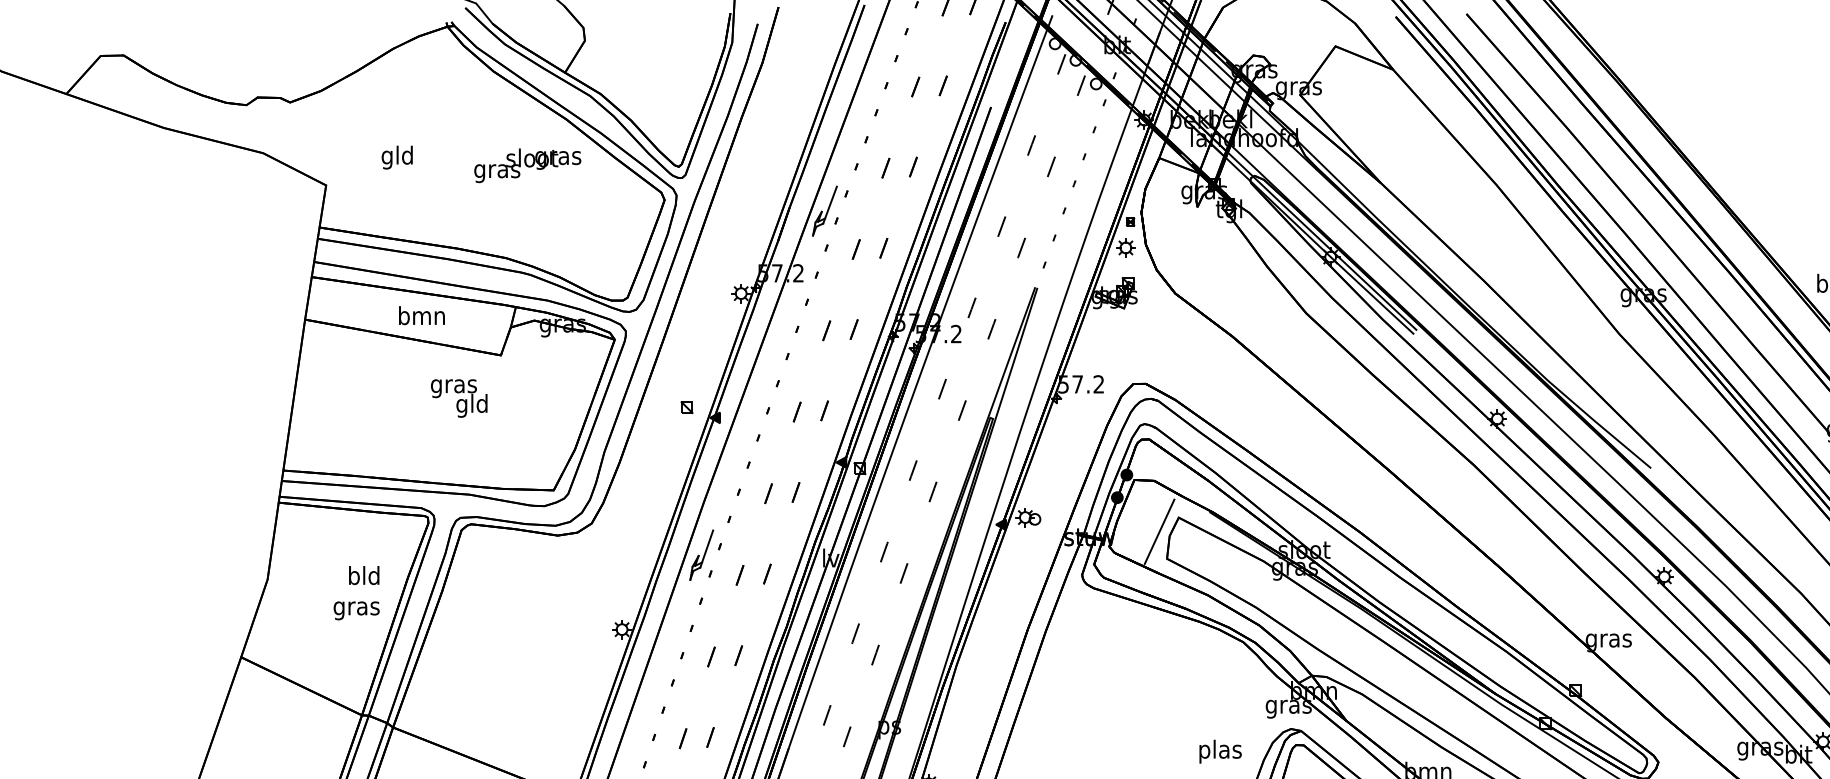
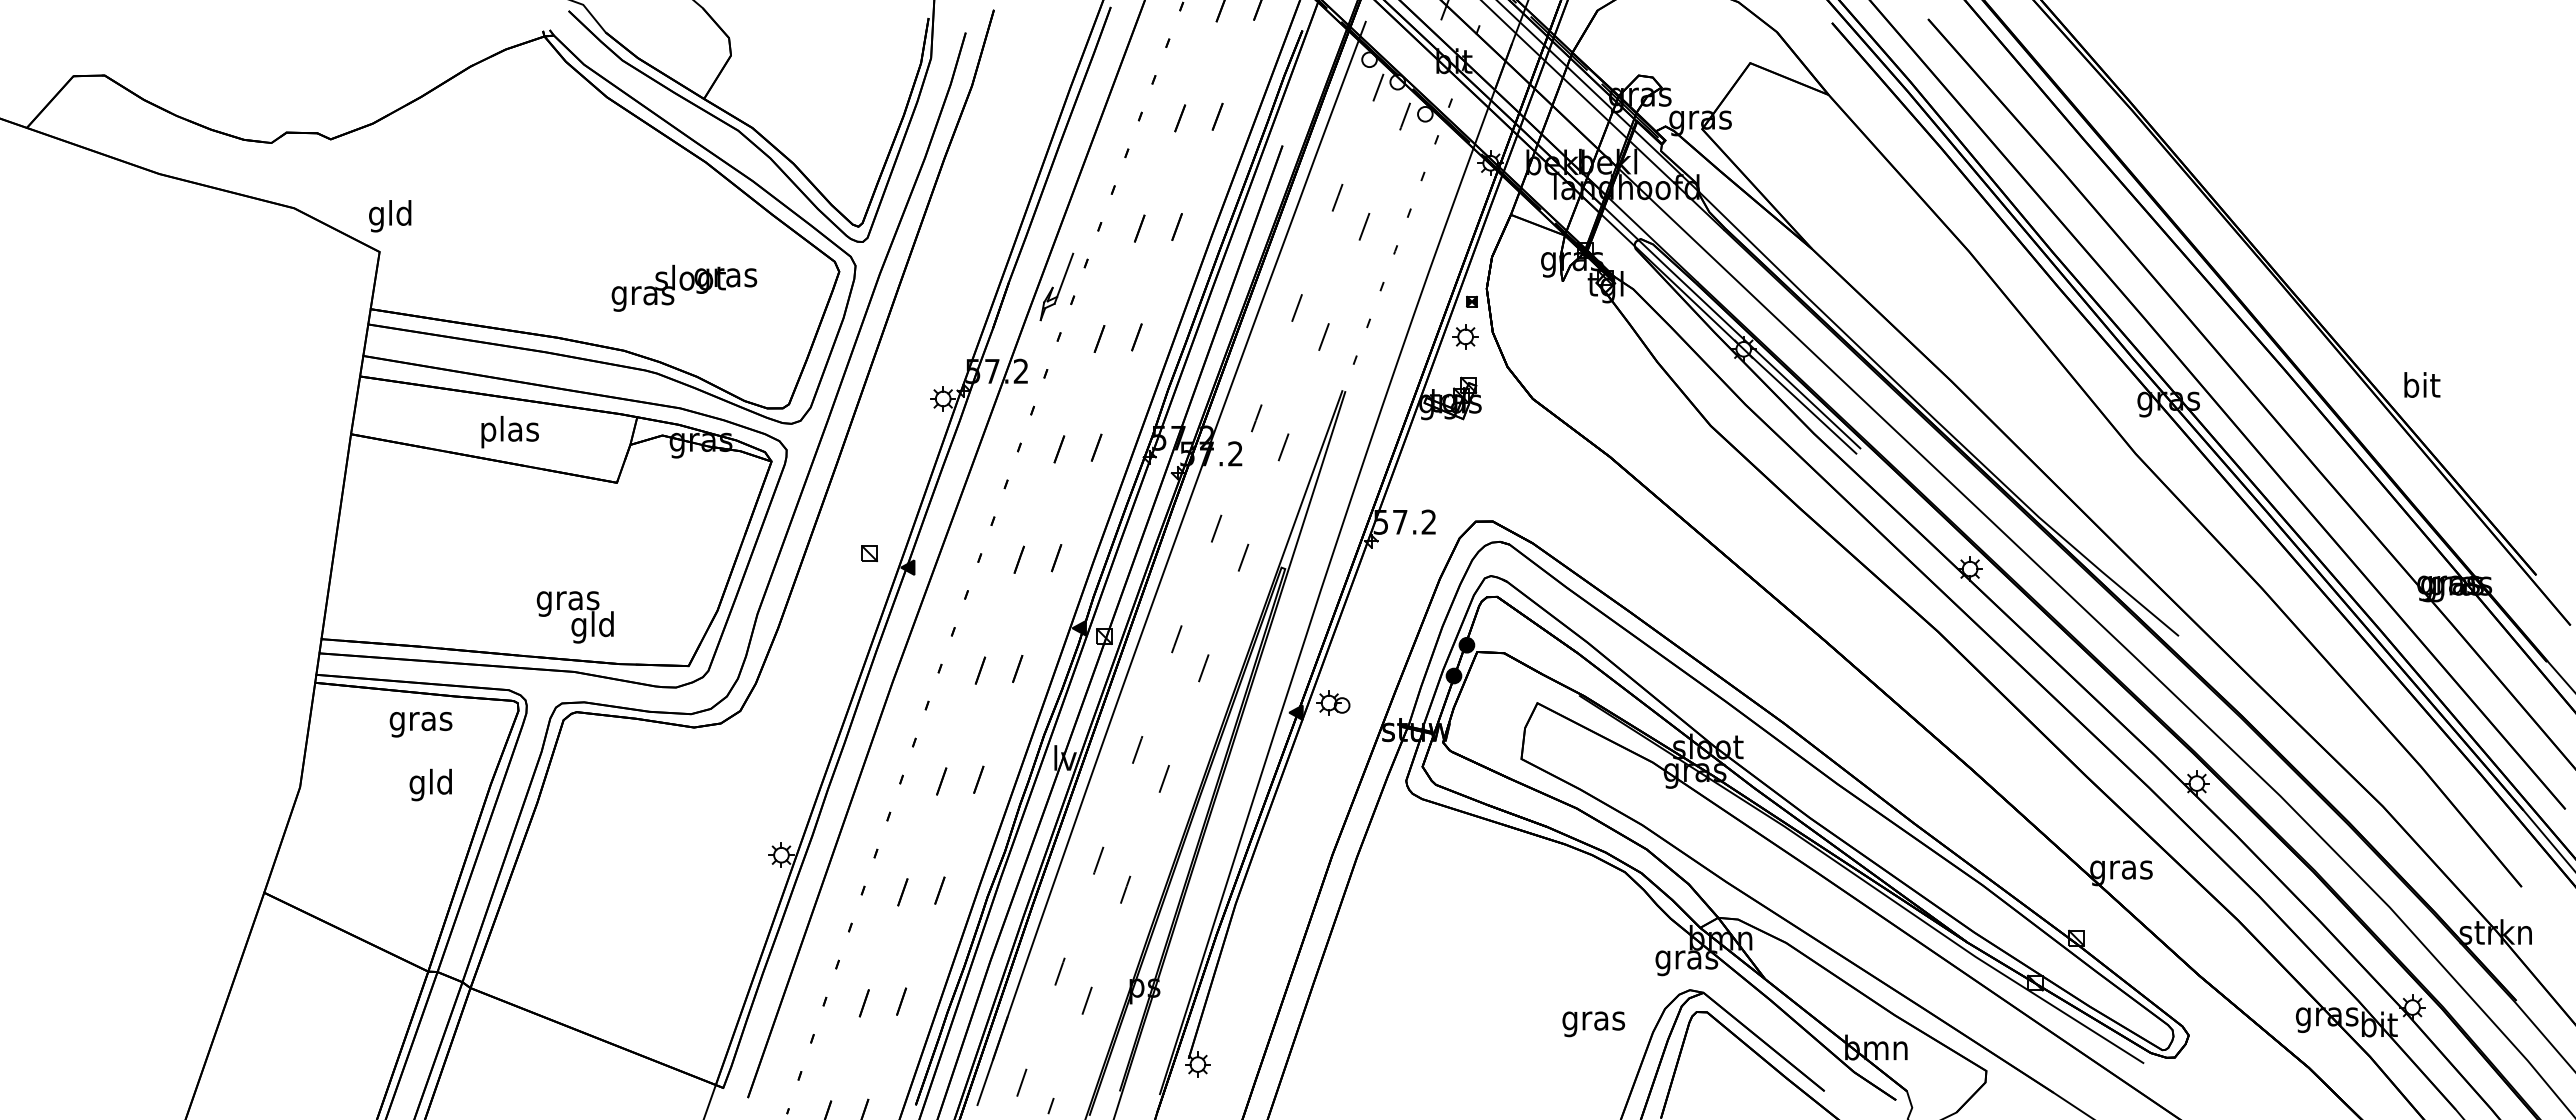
text: (397, 157) -> (390, 216), moved
text: (527, 165) -> (684, 287), moved
text: (421, 317) -> (509, 431), bmn -> plas
text: (458, 398) -> (574, 617), moved
line: (1159, 531) -> (1511, 722), removed
part: (701, 554) -> (889, 753), removed
text: (354, 577) -> (417, 784), bld -> gld
text: (356, 610) -> (420, 724), moved
text: (1220, 751) -> (1593, 1020), plas -> gras

